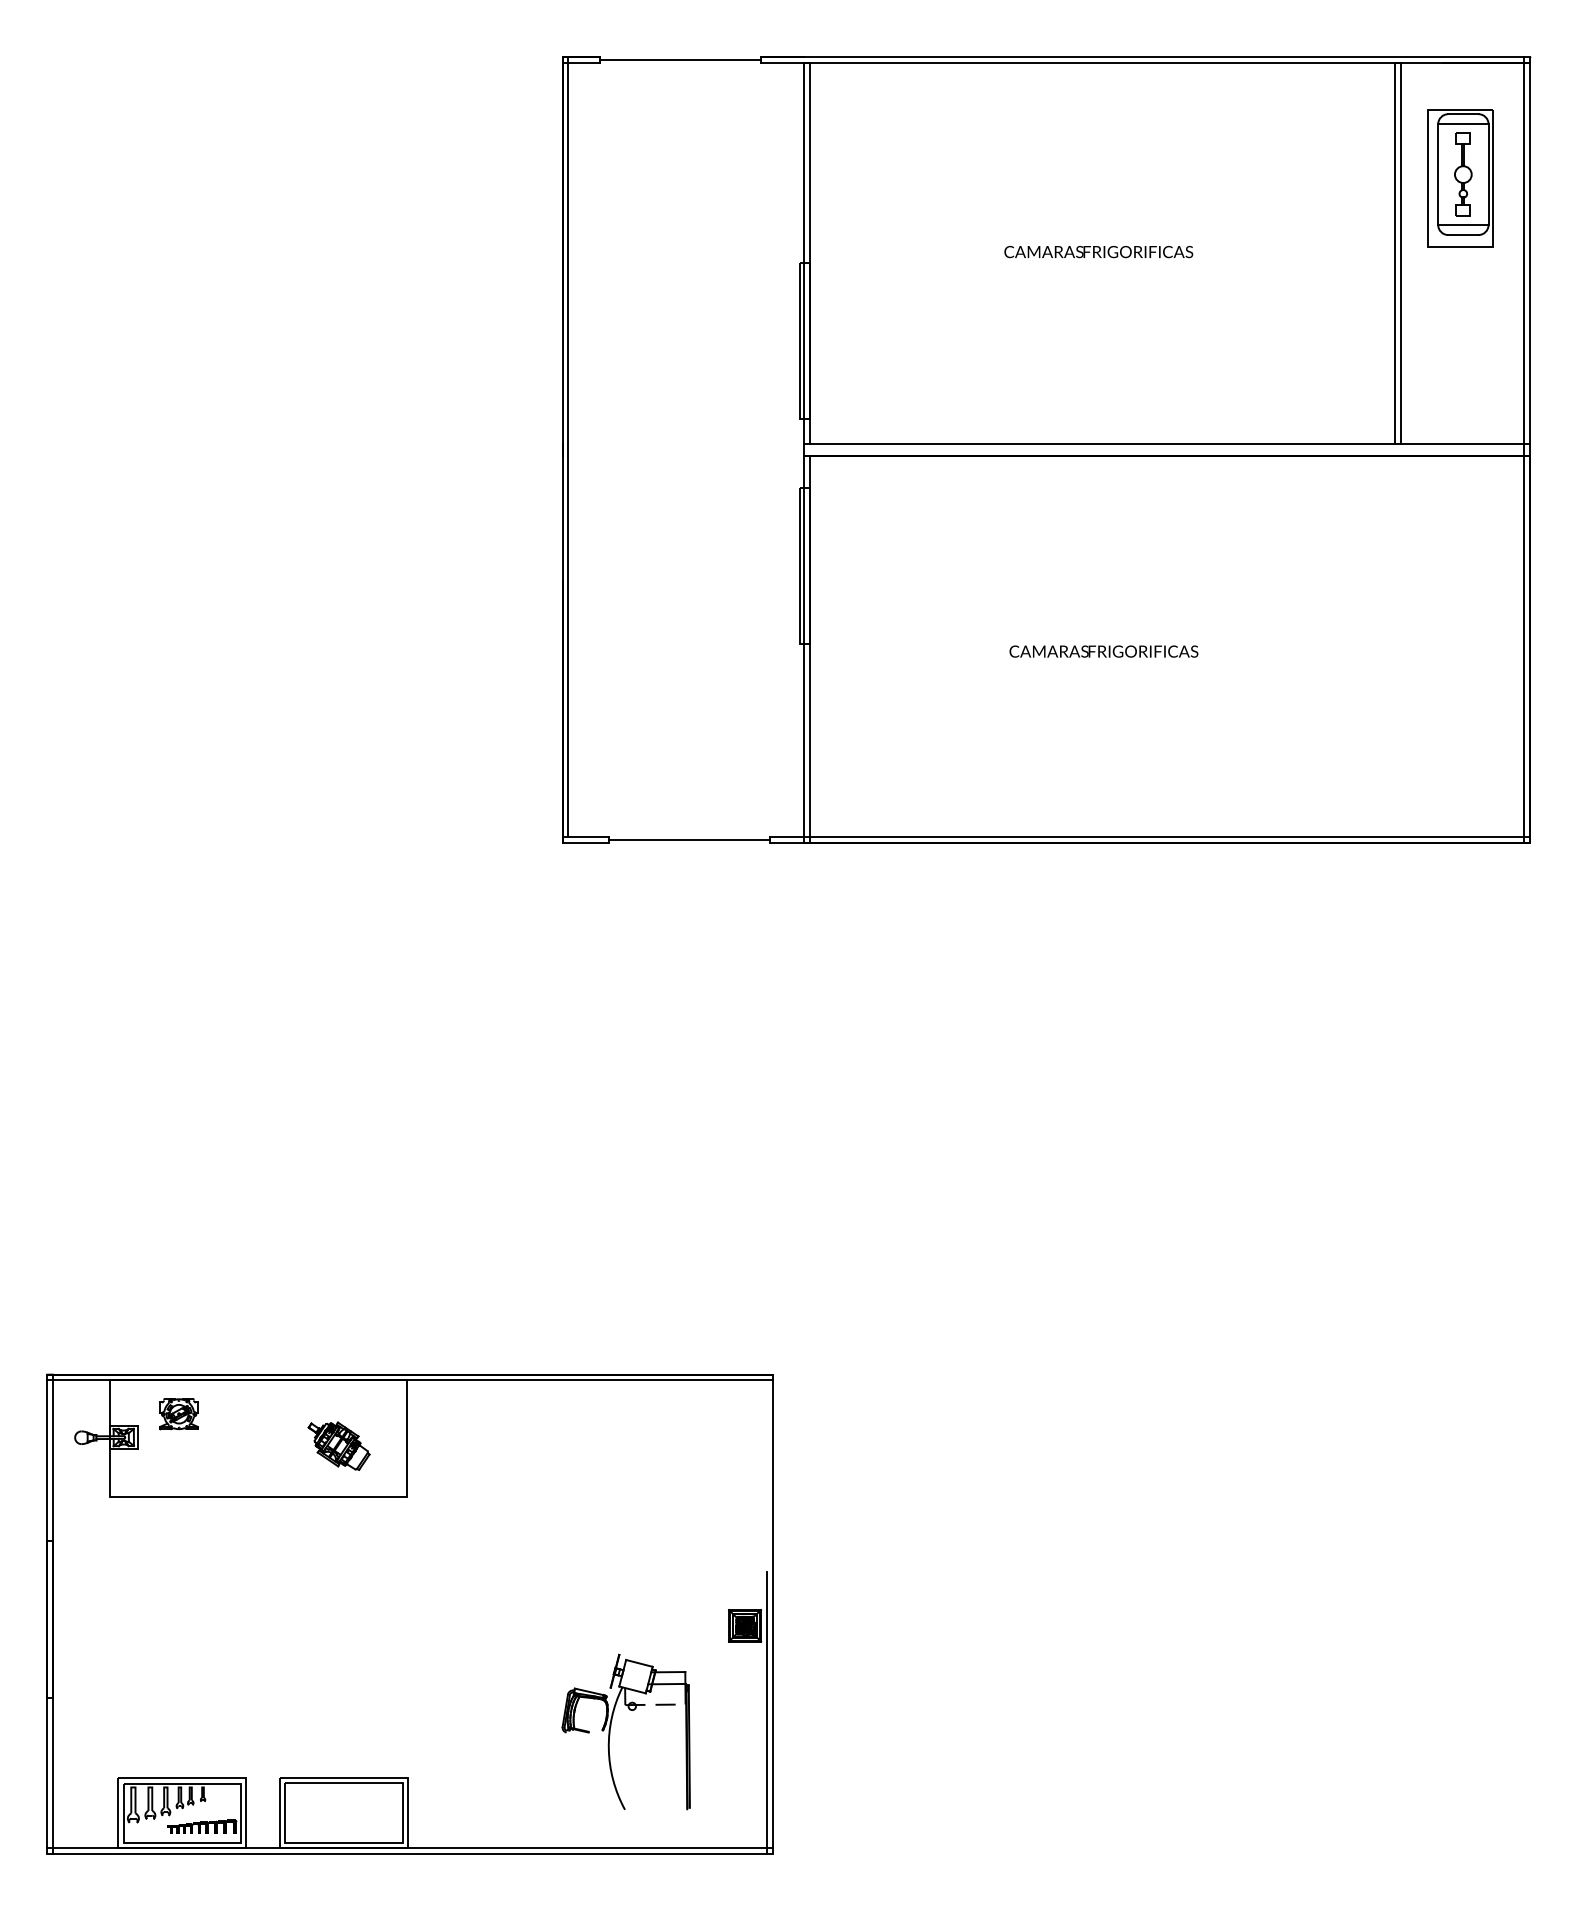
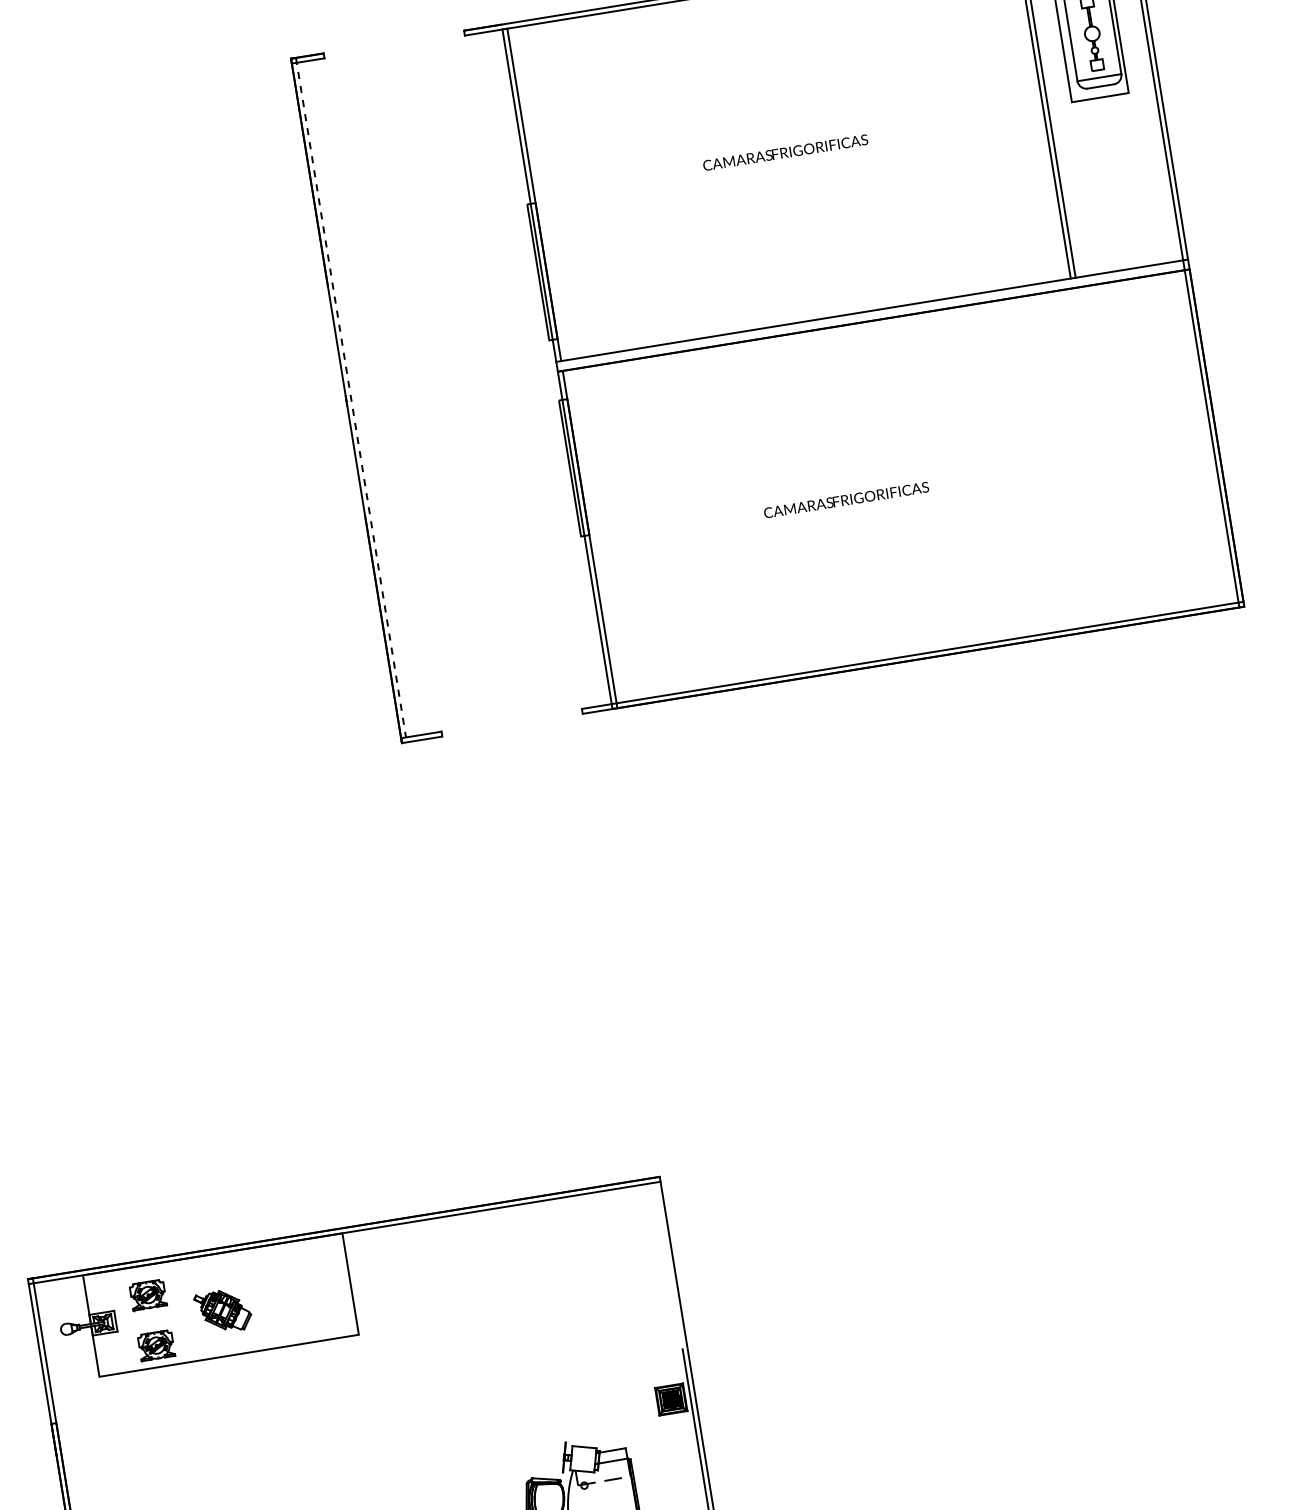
line: (680, 60) -> (394, 44), removed
line: (568, 447) -> (351, 397), solid -> dashed
line: (689, 840) -> (512, 723), removed
part: (338, 1445) -> (222, 1310), moved
part: (178, 1472) -> (156, 1345), added

